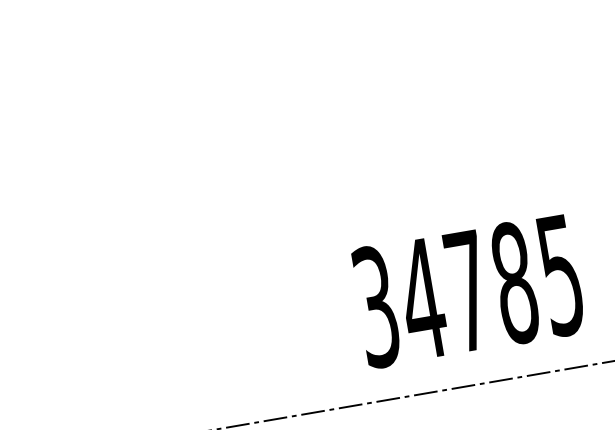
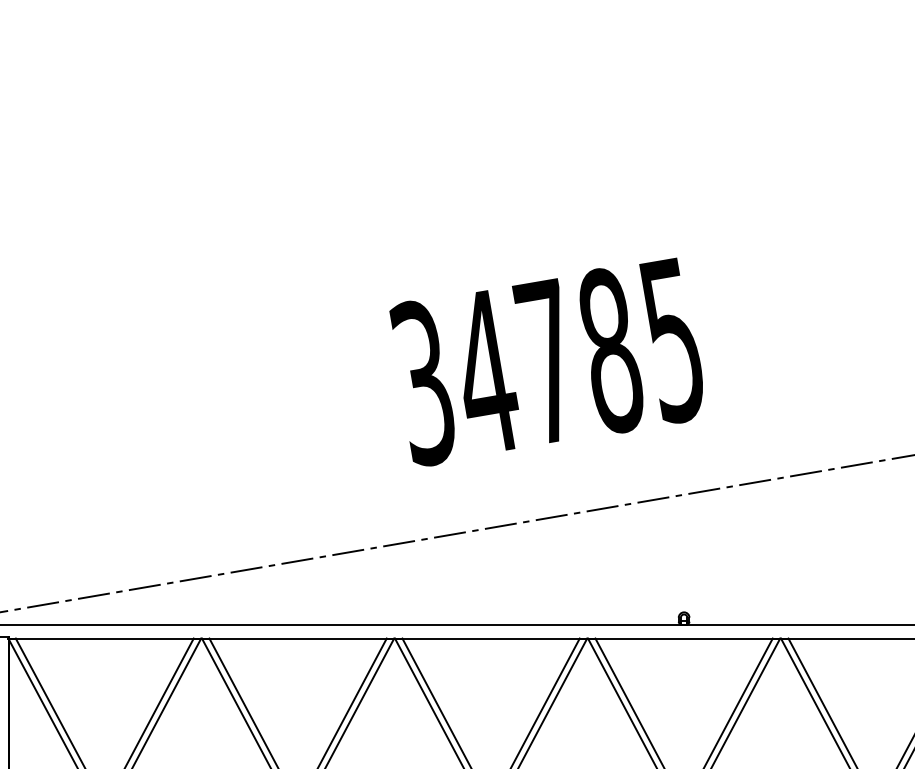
text: (466, 291) -> (545, 361), moved

